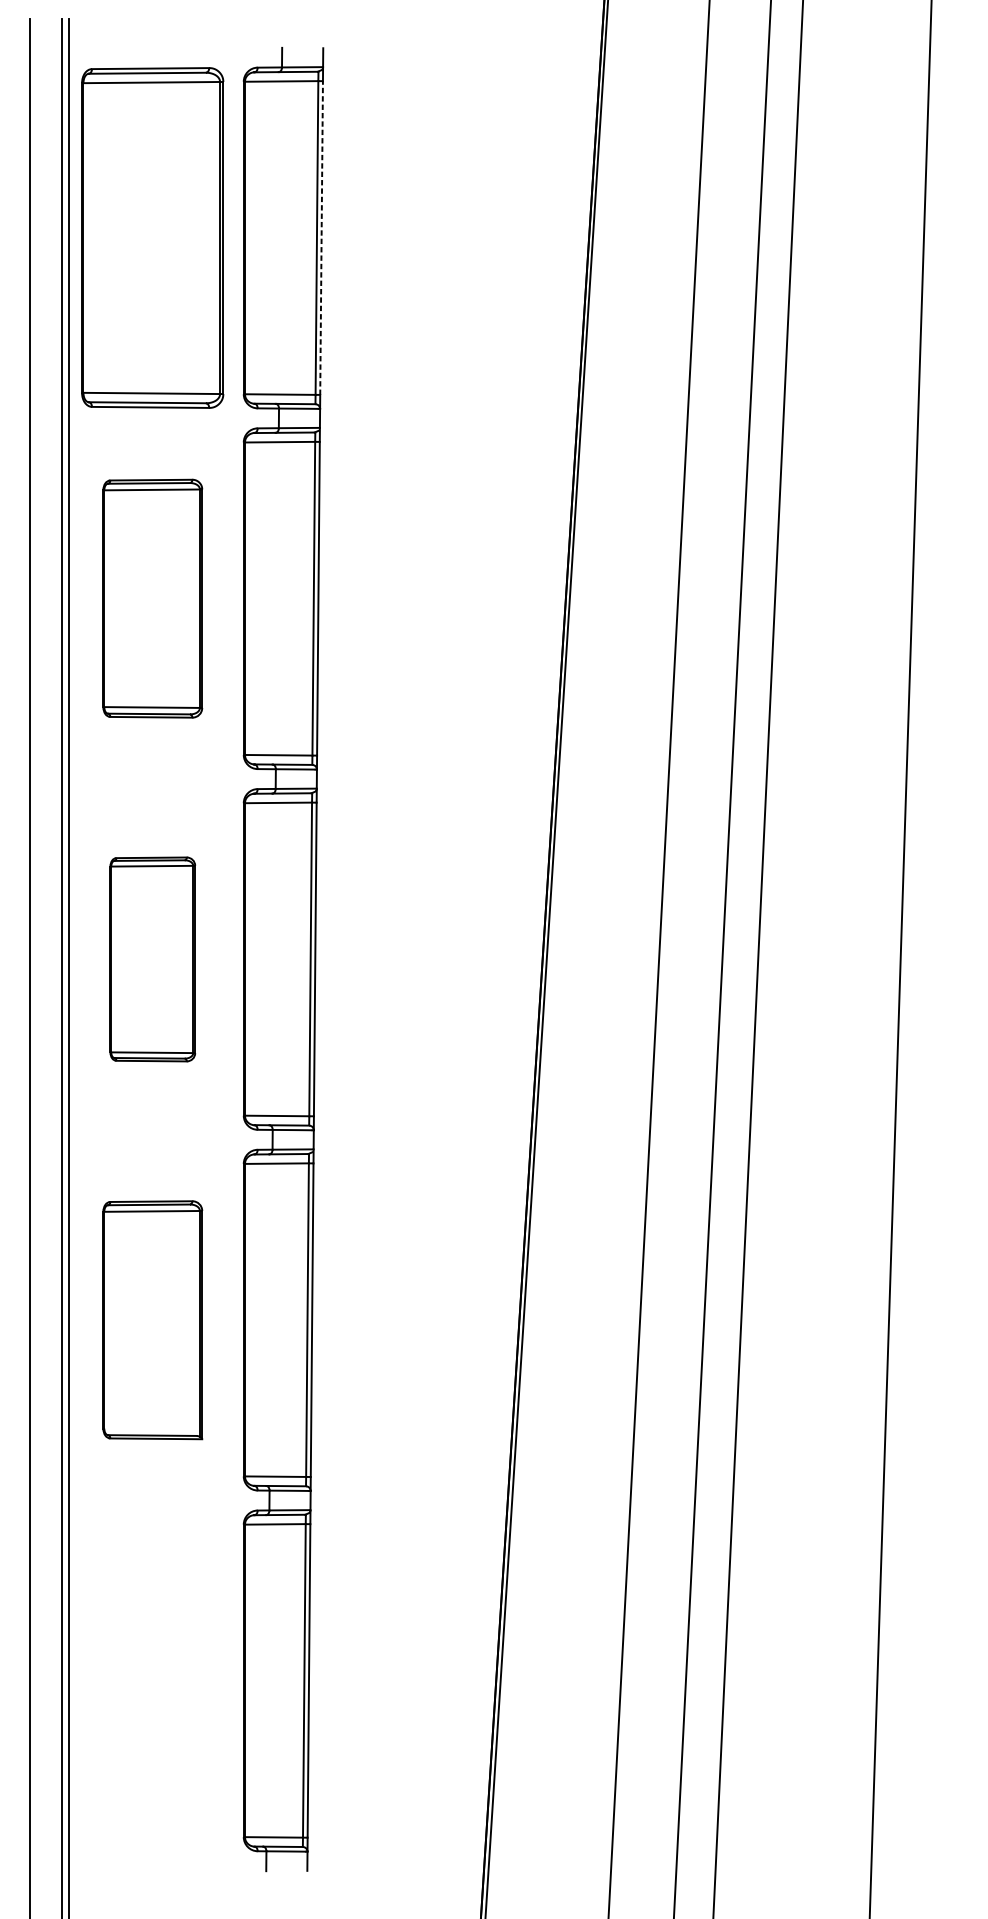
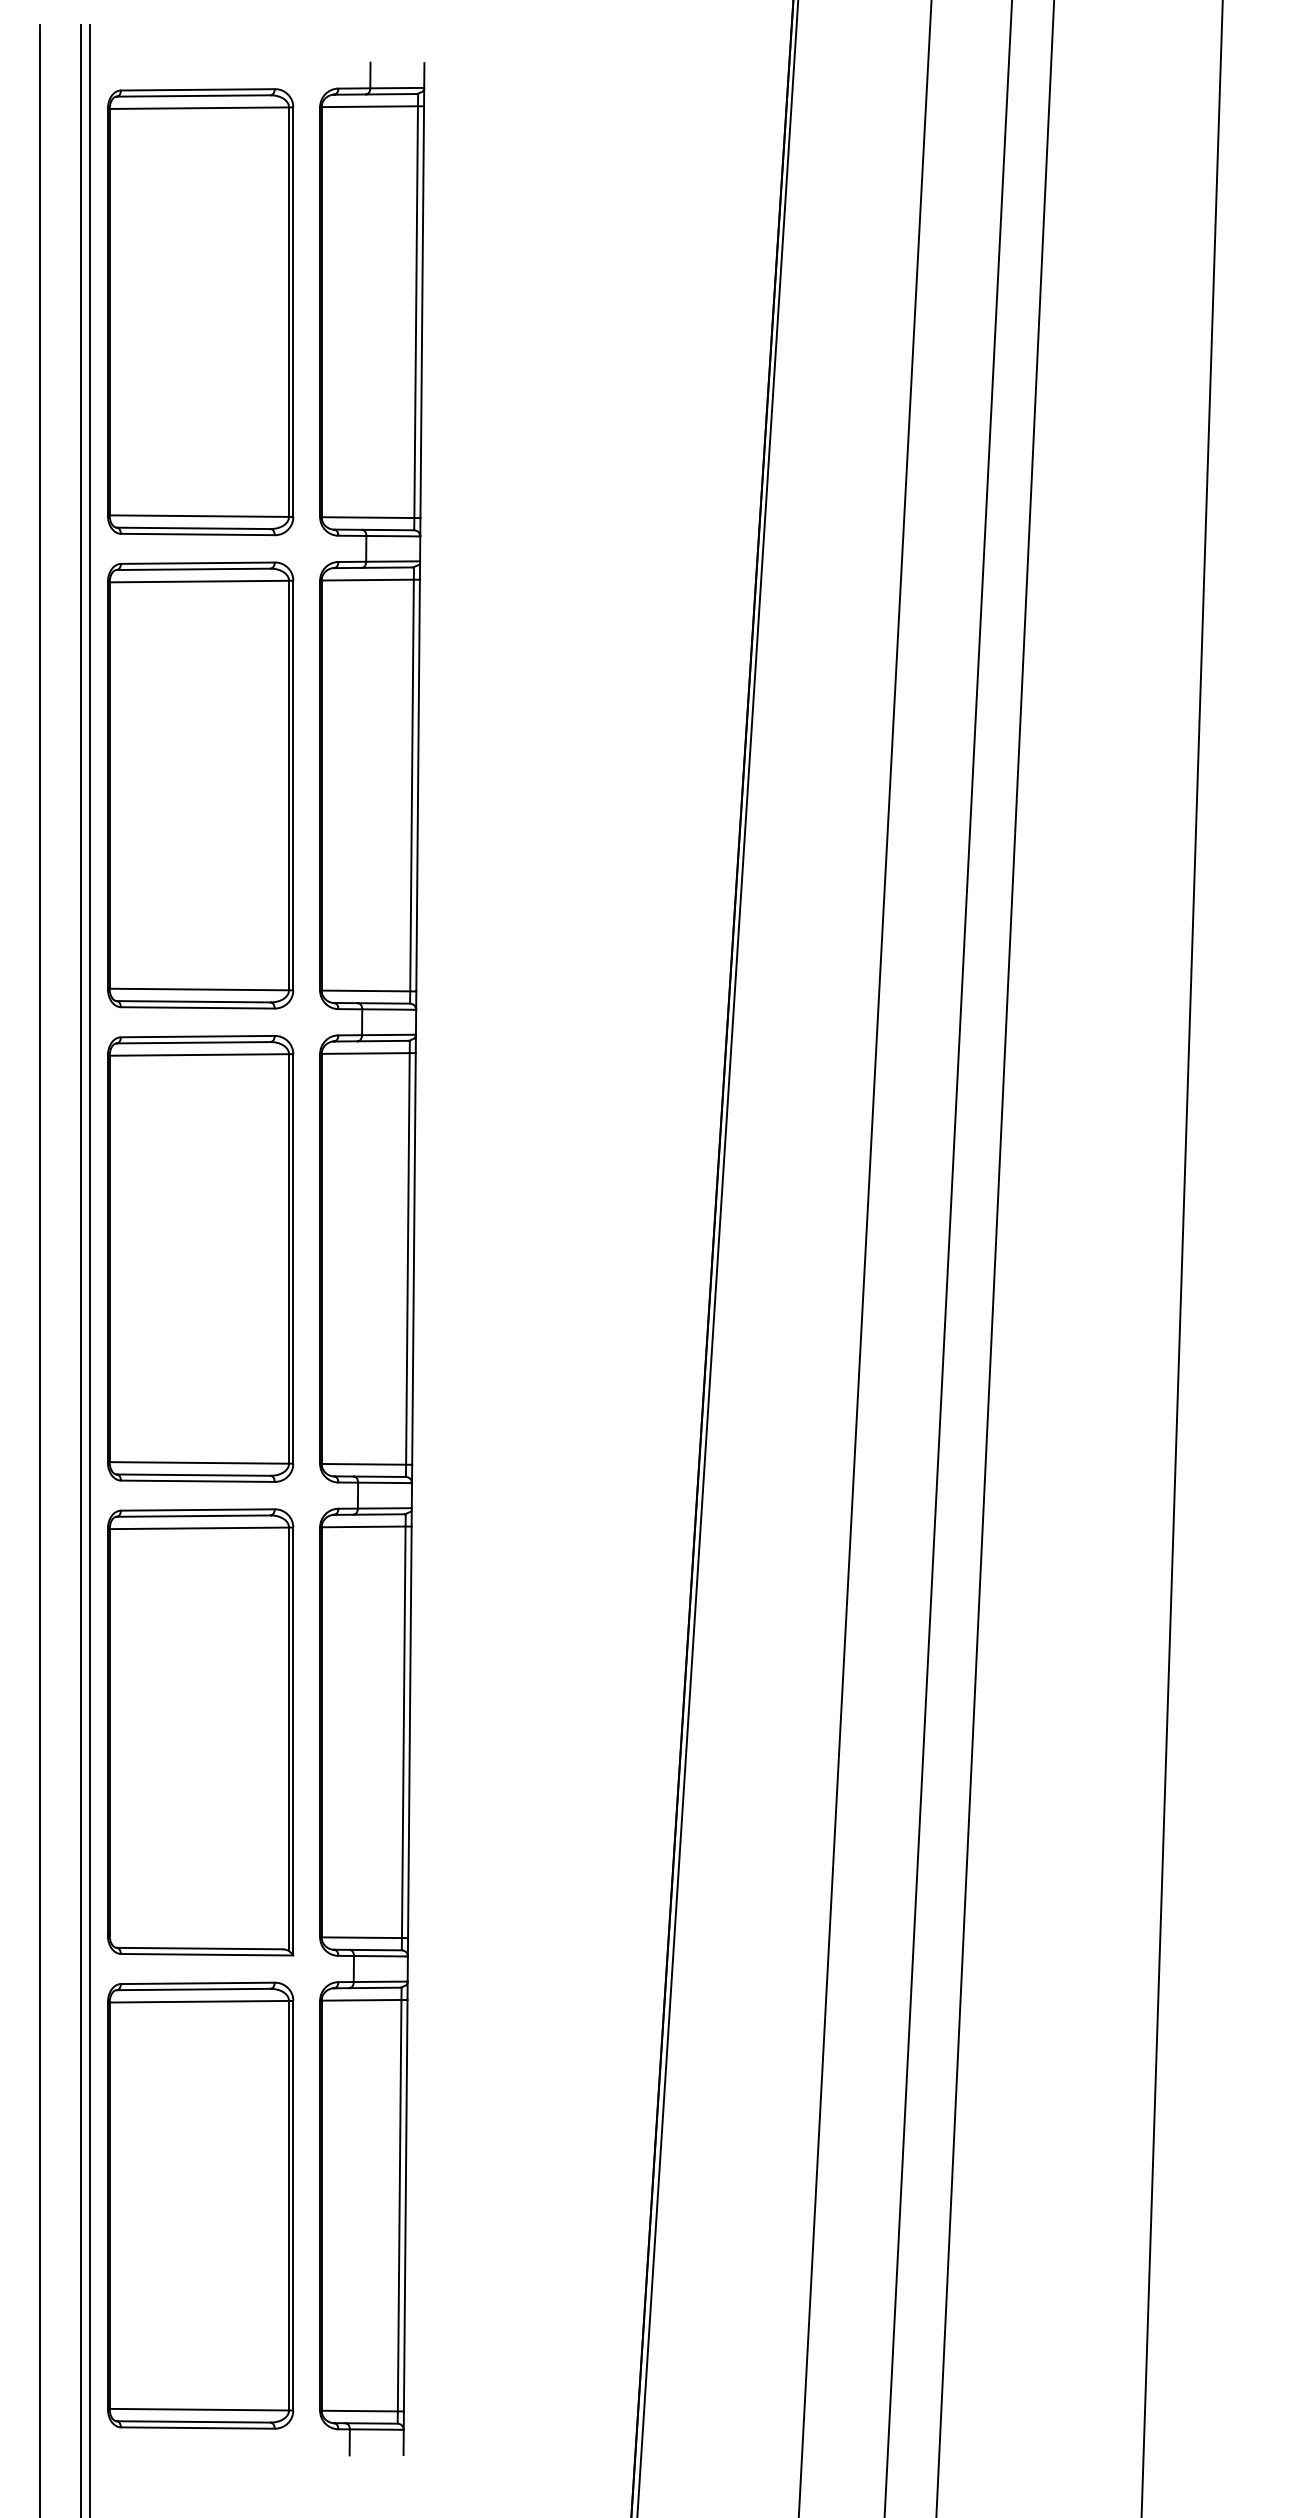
line: (321, 238) -> (422, 312), dashed -> solid
part: (152, 598) -> (200, 785), size x1.43
part: (152, 959) -> (200, 1258), size x1.67
part: (152, 1320) -> (200, 1732), size x1.43
part: (152, 1680) -> (200, 2205), added

